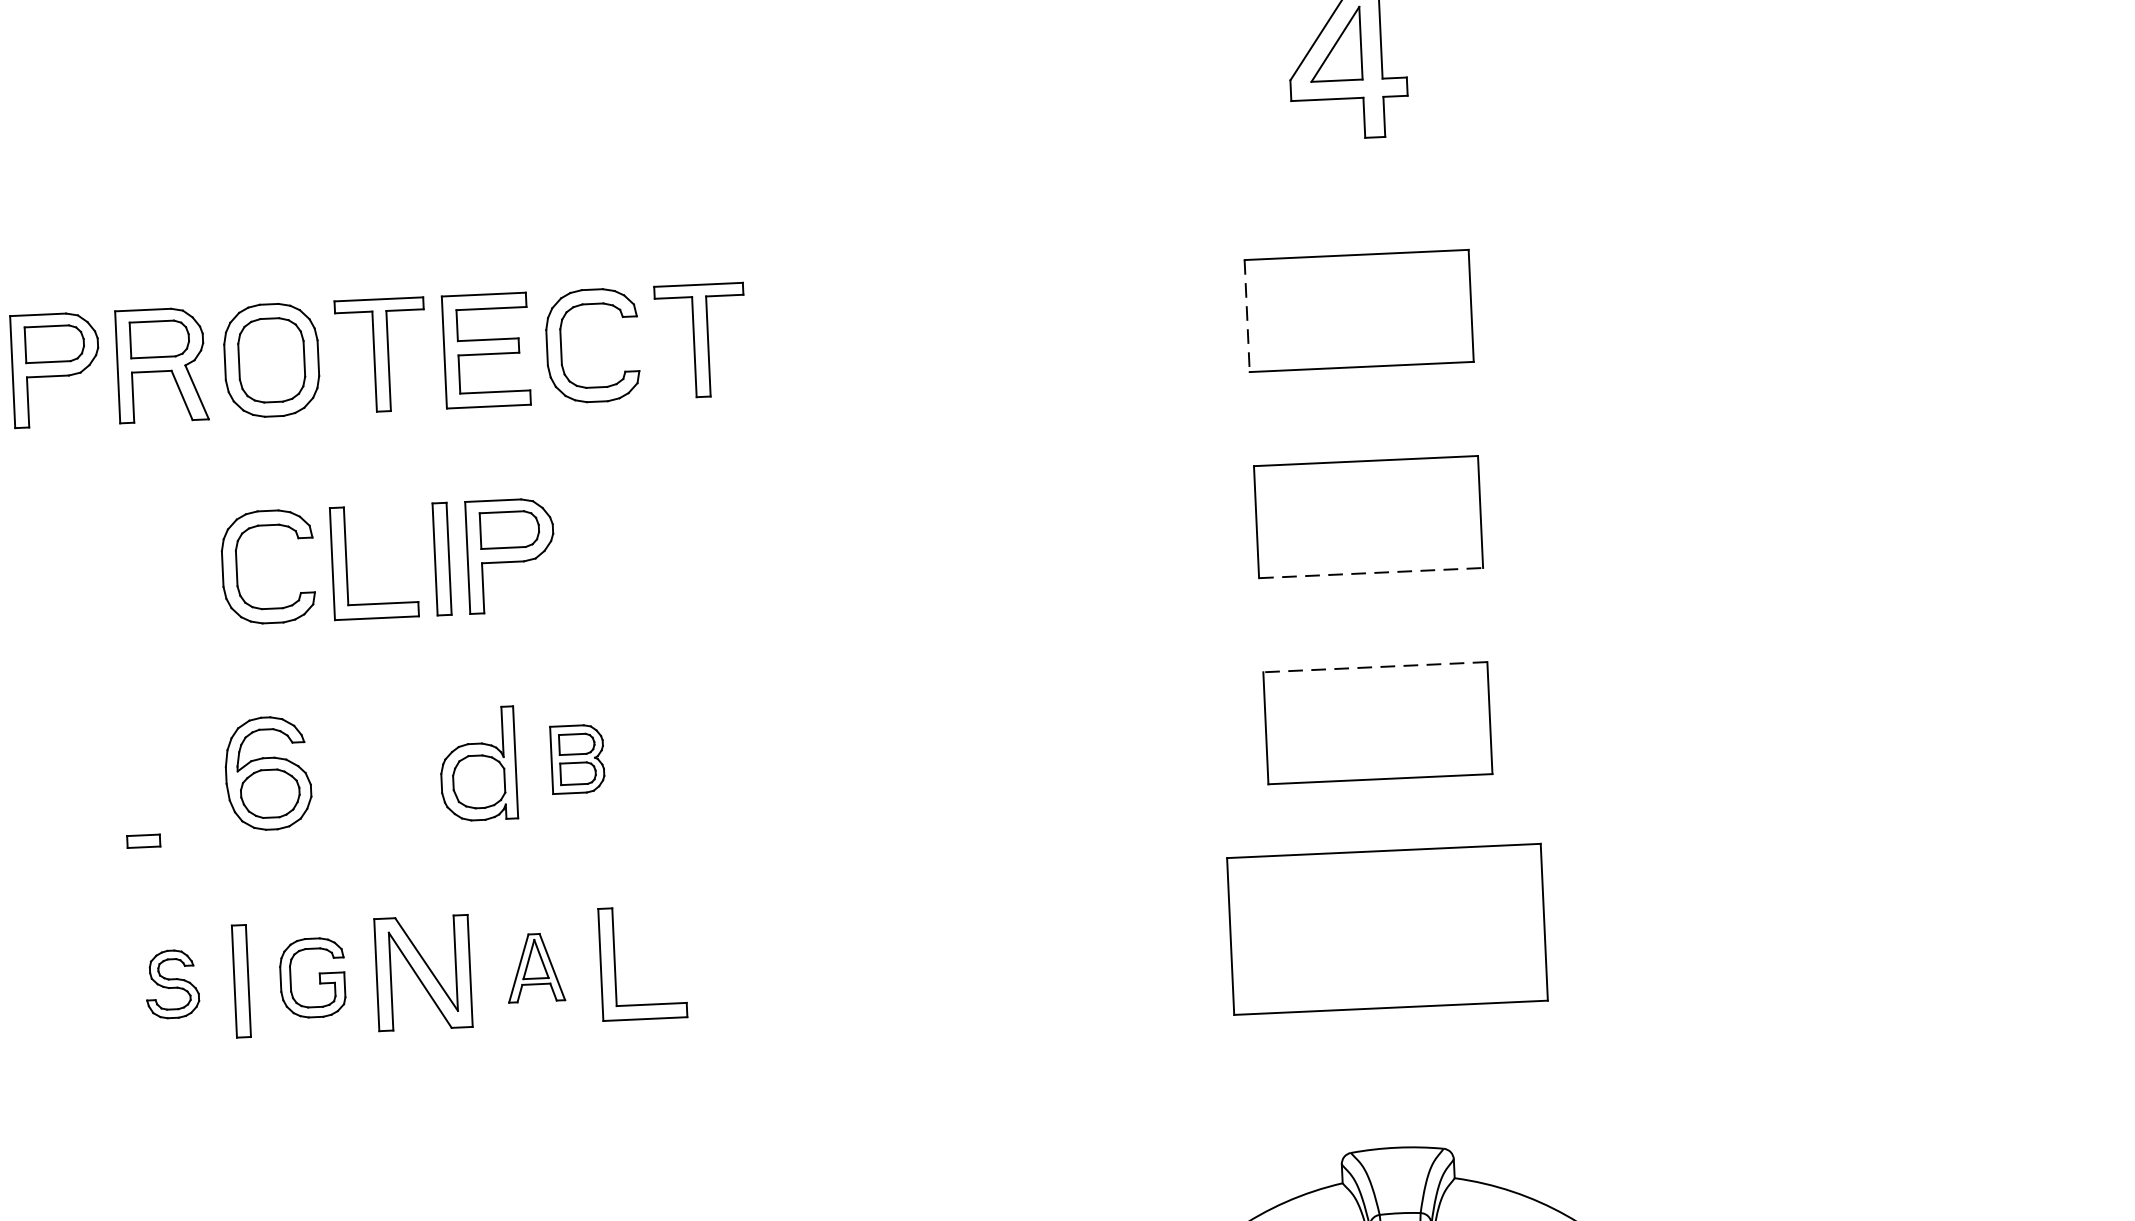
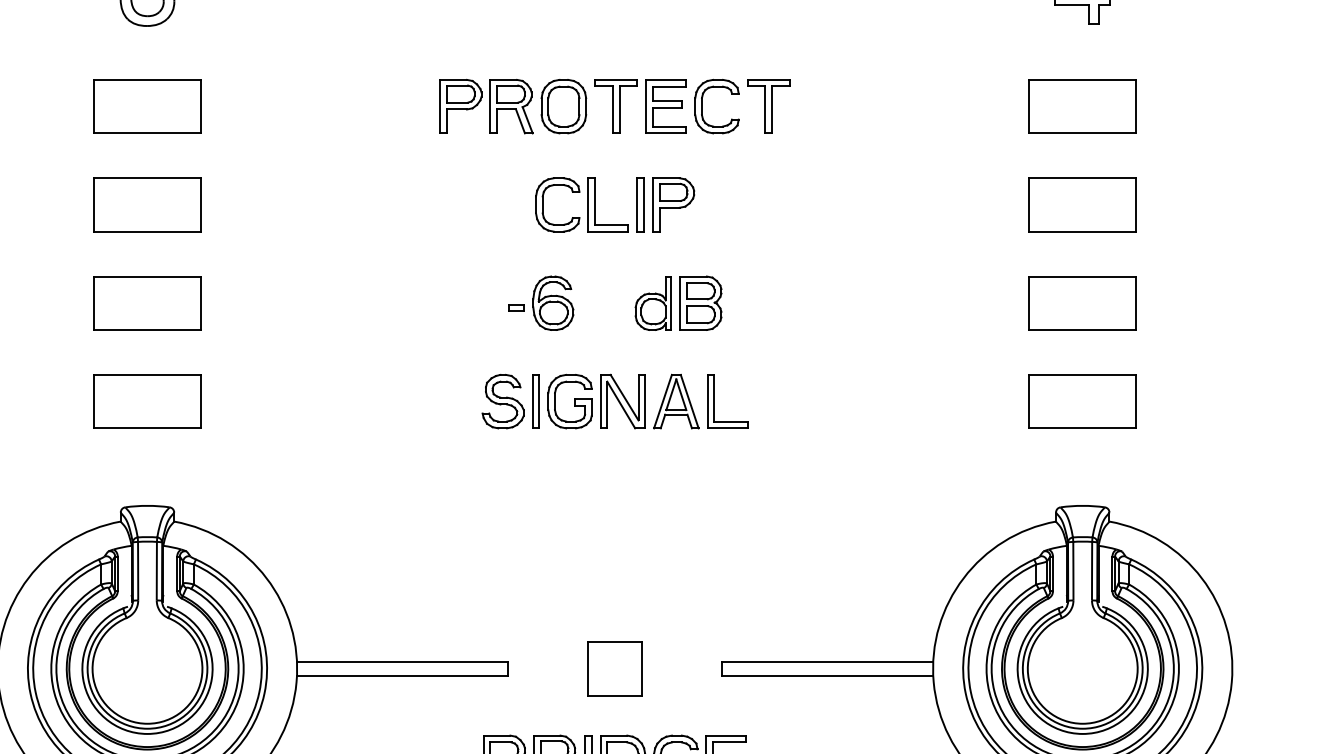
line: (1247, 315) -> (1029, 106), dashed -> solid
line: (1372, 572) -> (1083, 231), dashed -> solid
line: (1374, 667) -> (1082, 276), dashed -> solid
part: (576, 757) -> (700, 302), size x1.67
part: (143, 840) -> (516, 307), moved
part: (1386, 929) -> (1082, 401), size x0.71
part: (535, 967) -> (676, 401), size x1.67
part: (311, 977) -> (569, 401), size x1.43
part: (171, 984) -> (502, 401), size x1.67

